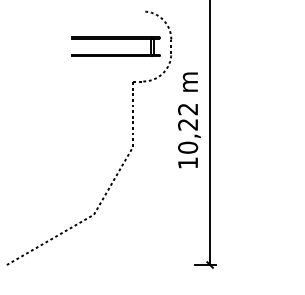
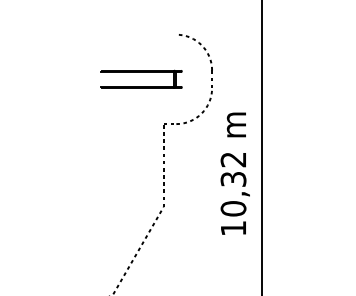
part: (116, 45) -> (142, 78), size x0.71
text: (188, 124) -> (234, 179), 10,22 -> 10,32

